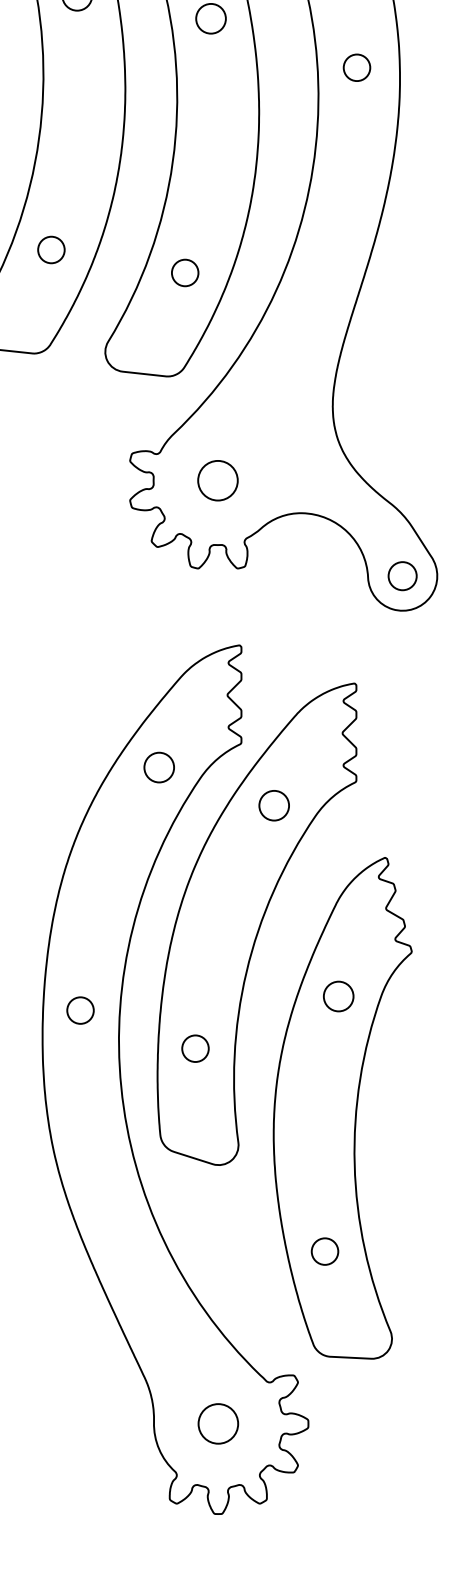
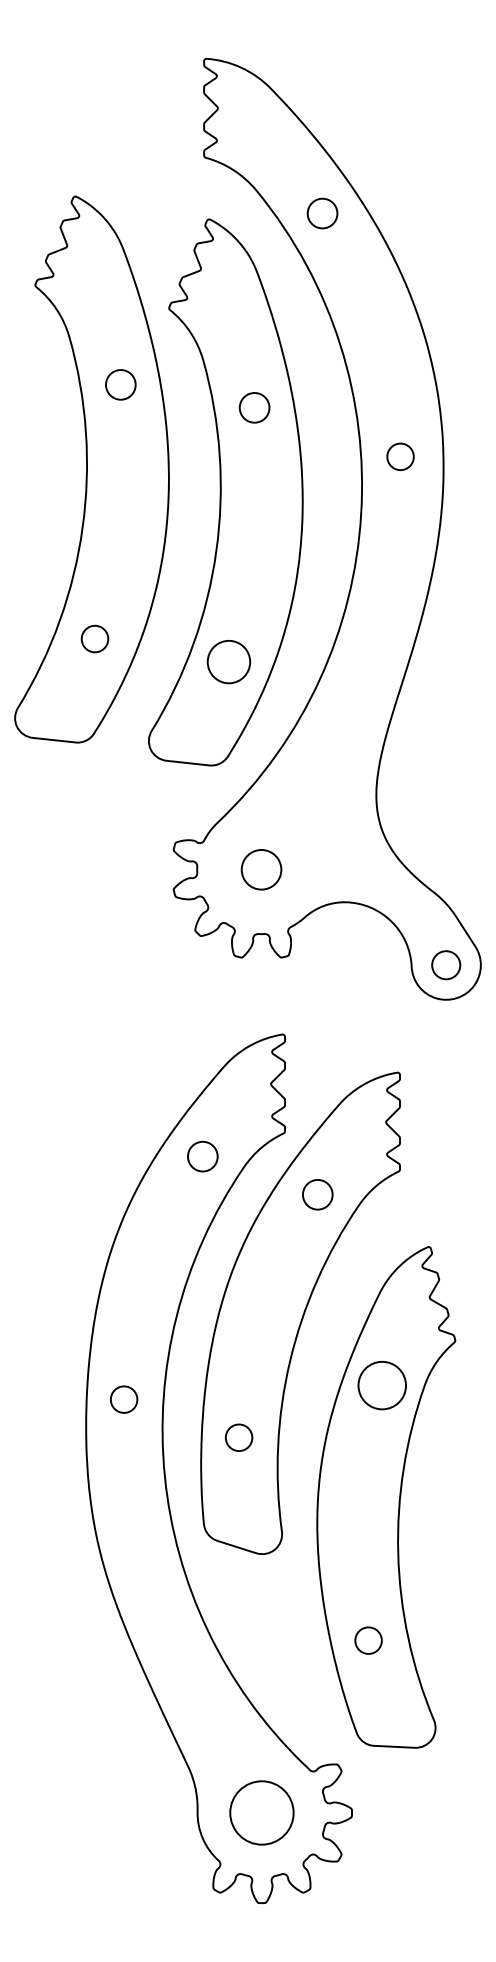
circle: (184, 272) -> (228, 661), size x1.6
circle: (338, 996) -> (382, 1385), size x1.6
circle: (217, 1423) -> (261, 1812), size x1.6

